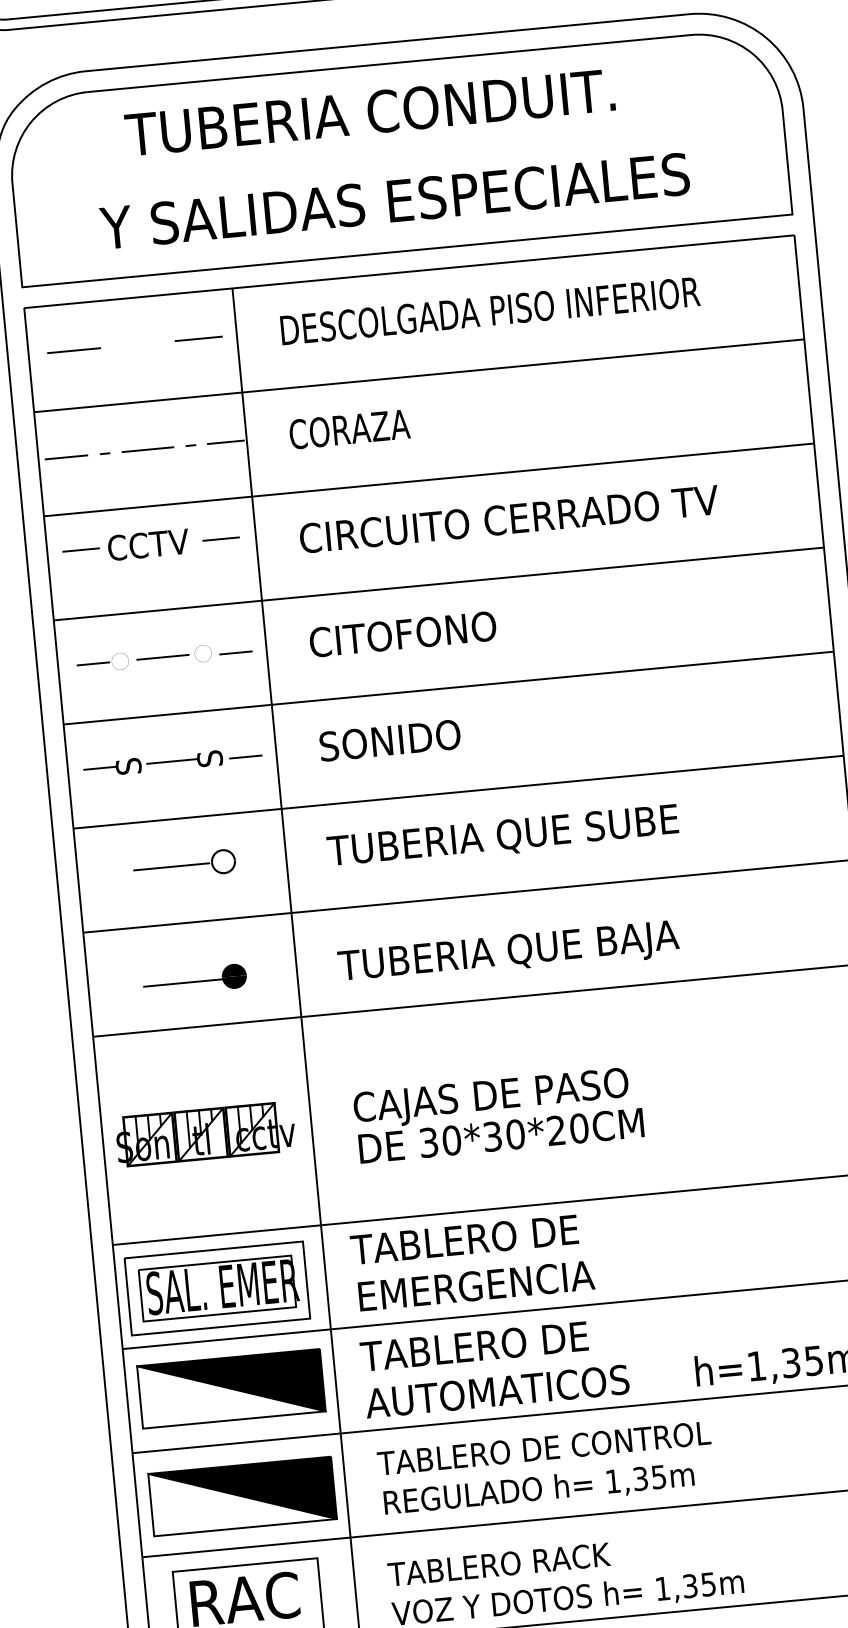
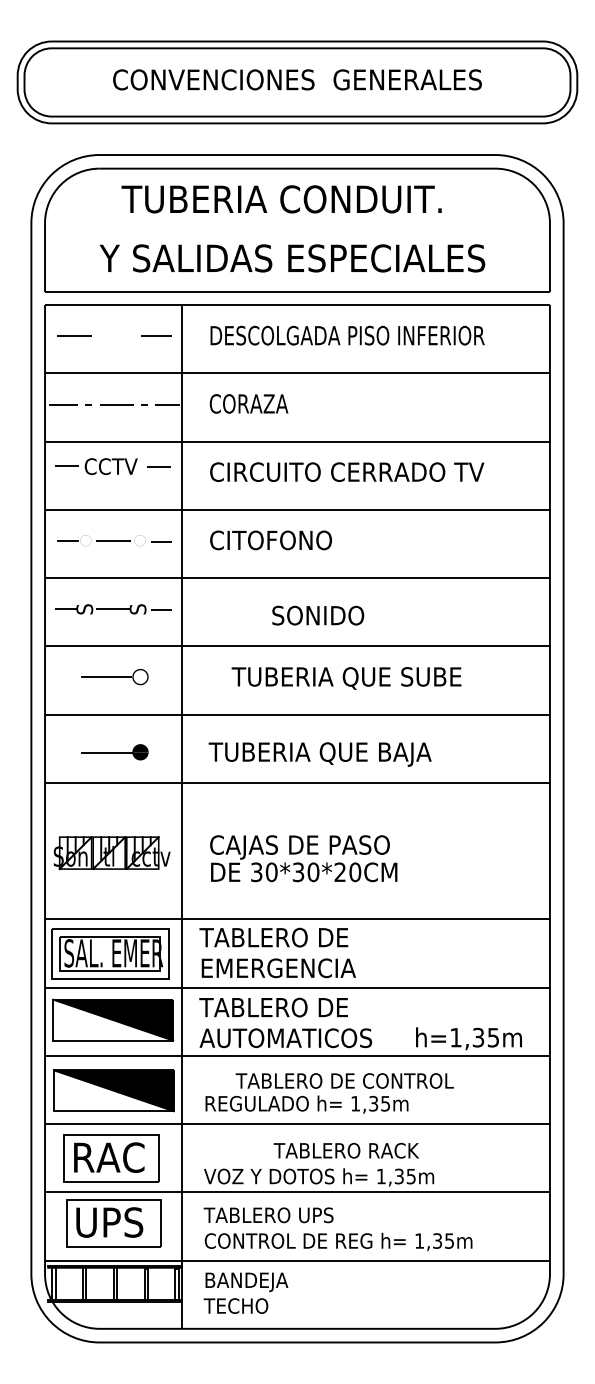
text: (390, 740) -> (318, 615), moved
text: (502, 837) -> (346, 678), moved
text: (543, 1447) -> (344, 1080), moved
text: (497, 1564) -> (345, 1150), moved

